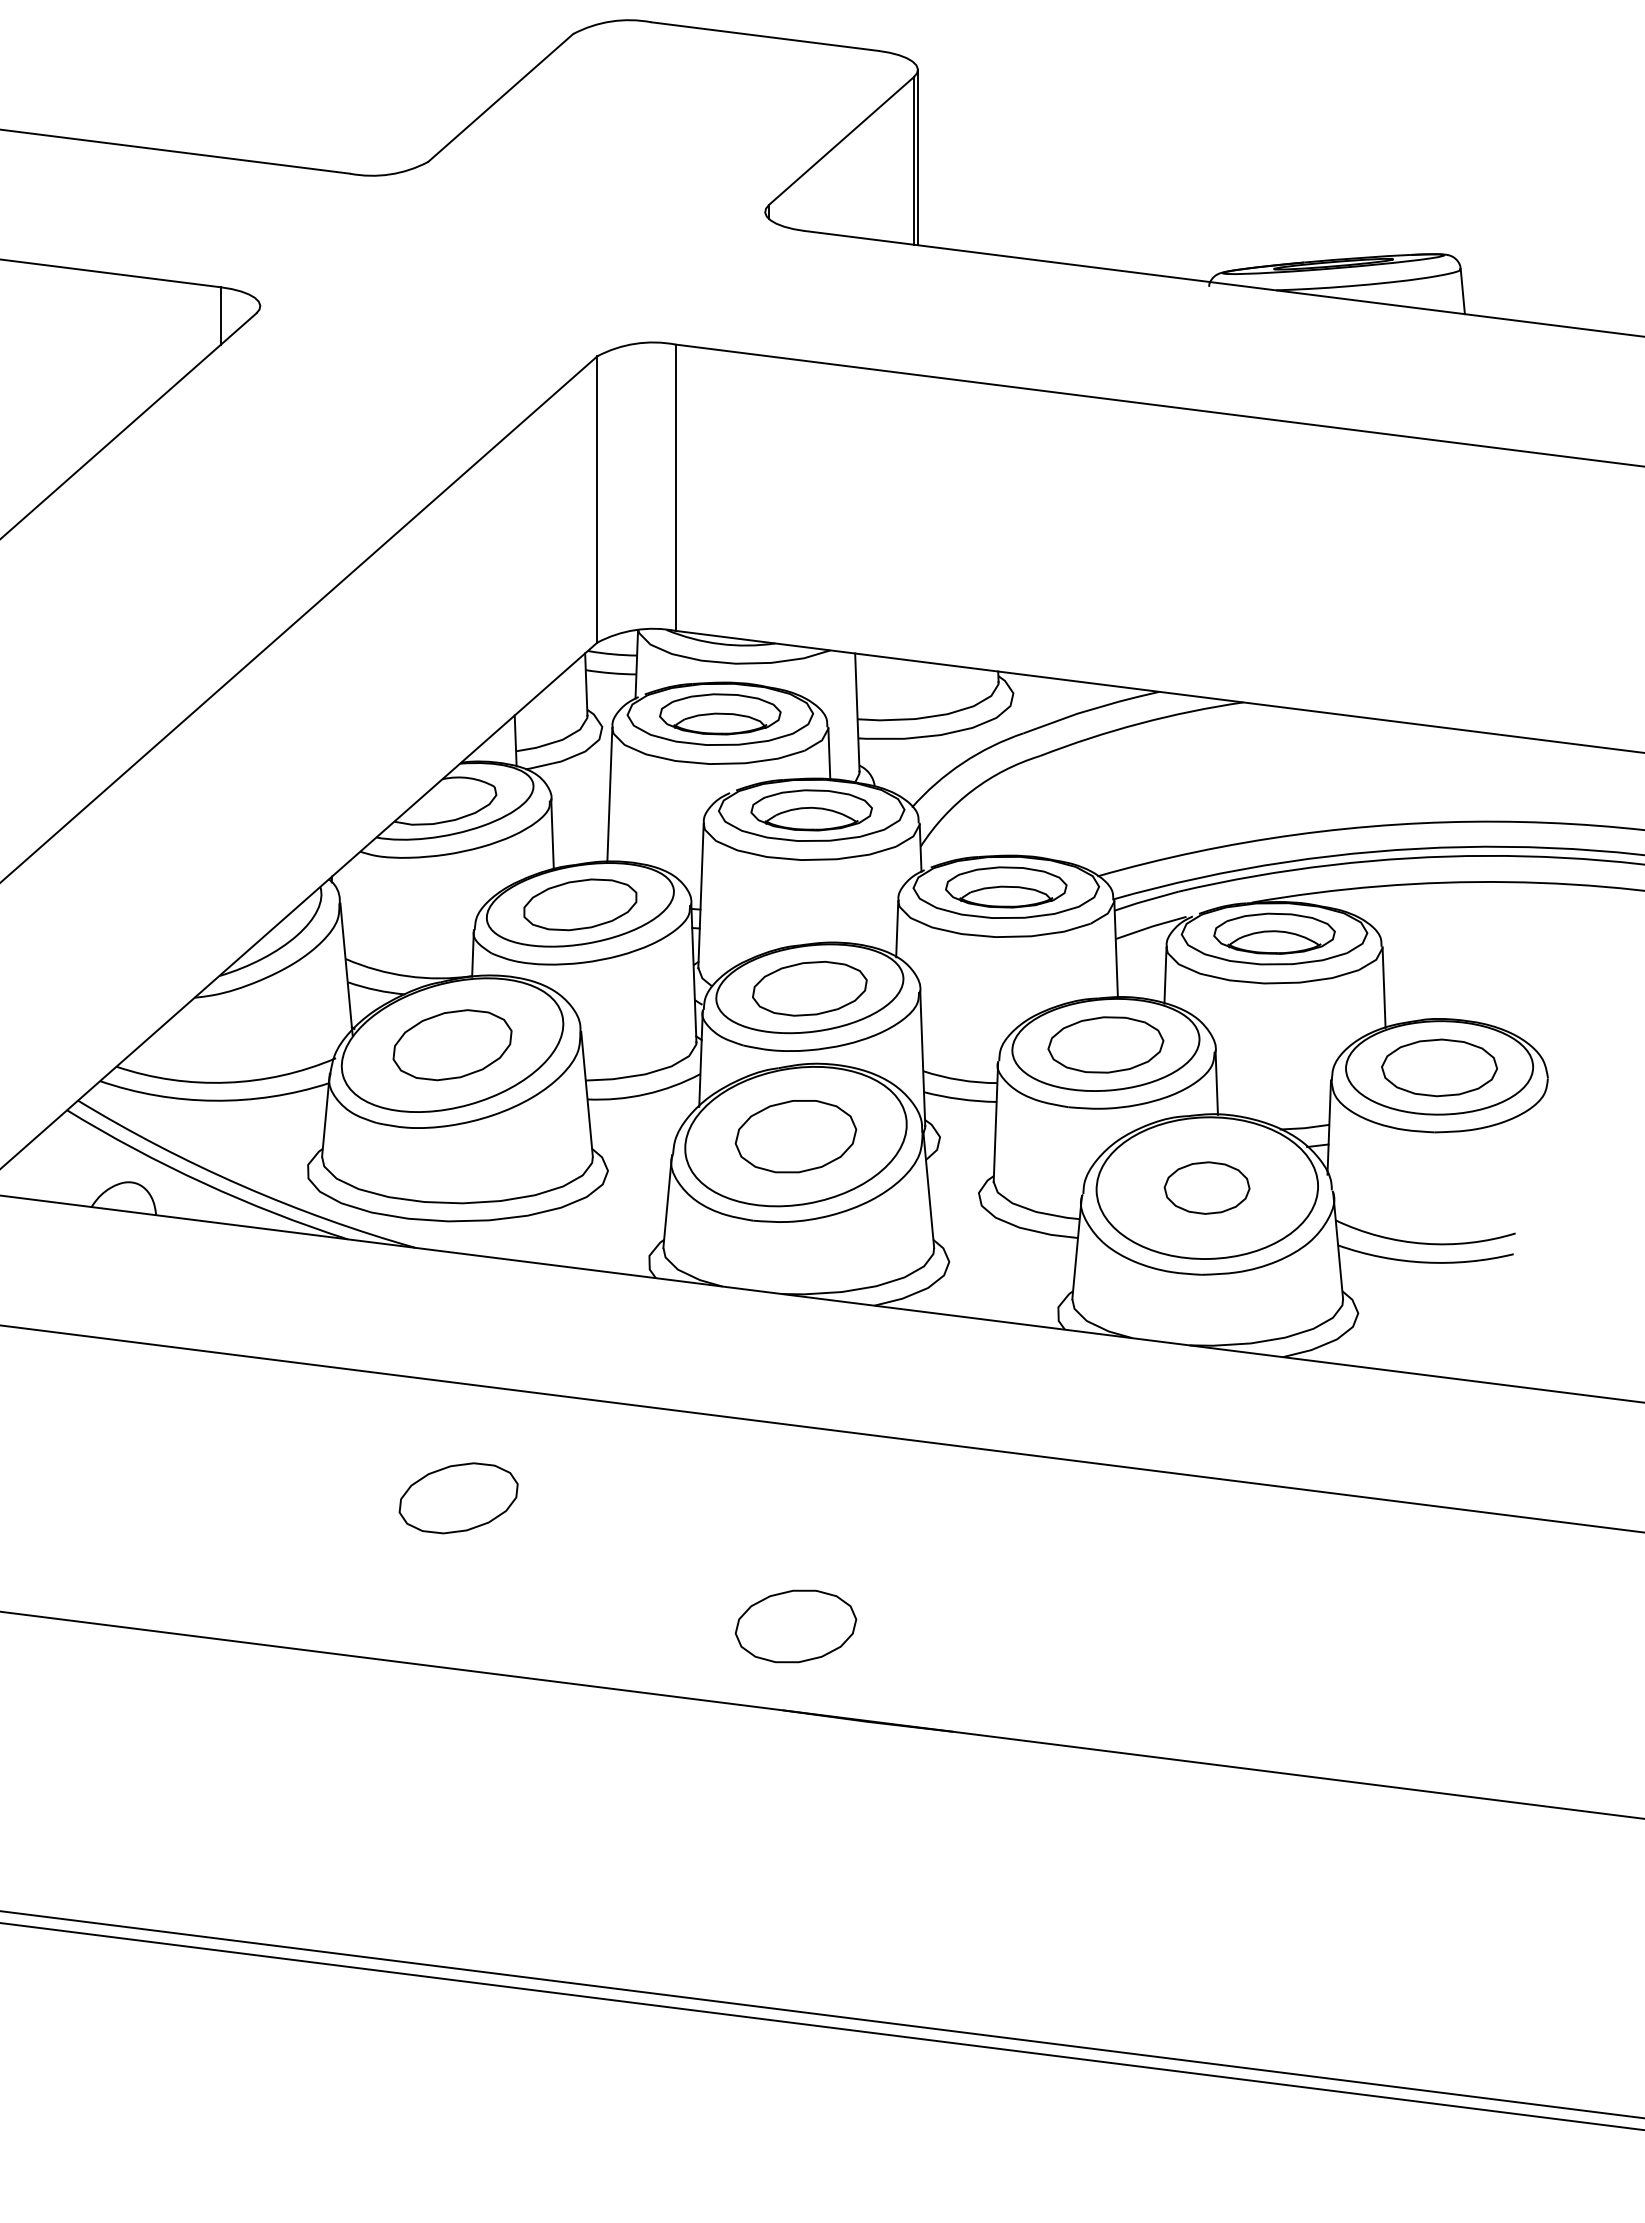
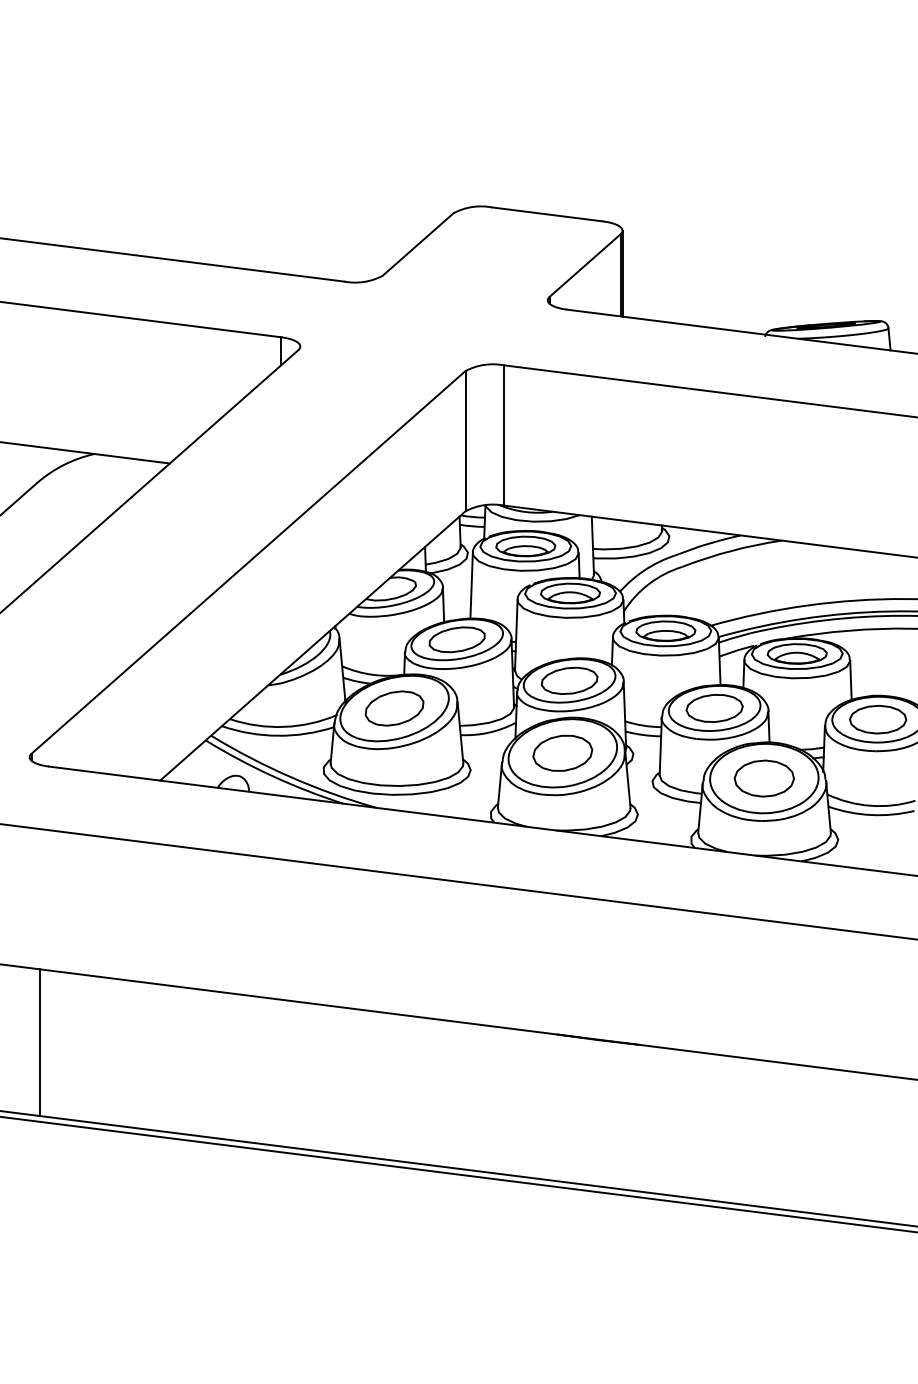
part: (1205, 1187) -> (763, 778), size x1.43
part: (458, 1498) -> (397, 930), removed
part: (795, 1624) -> (562, 992), removed

